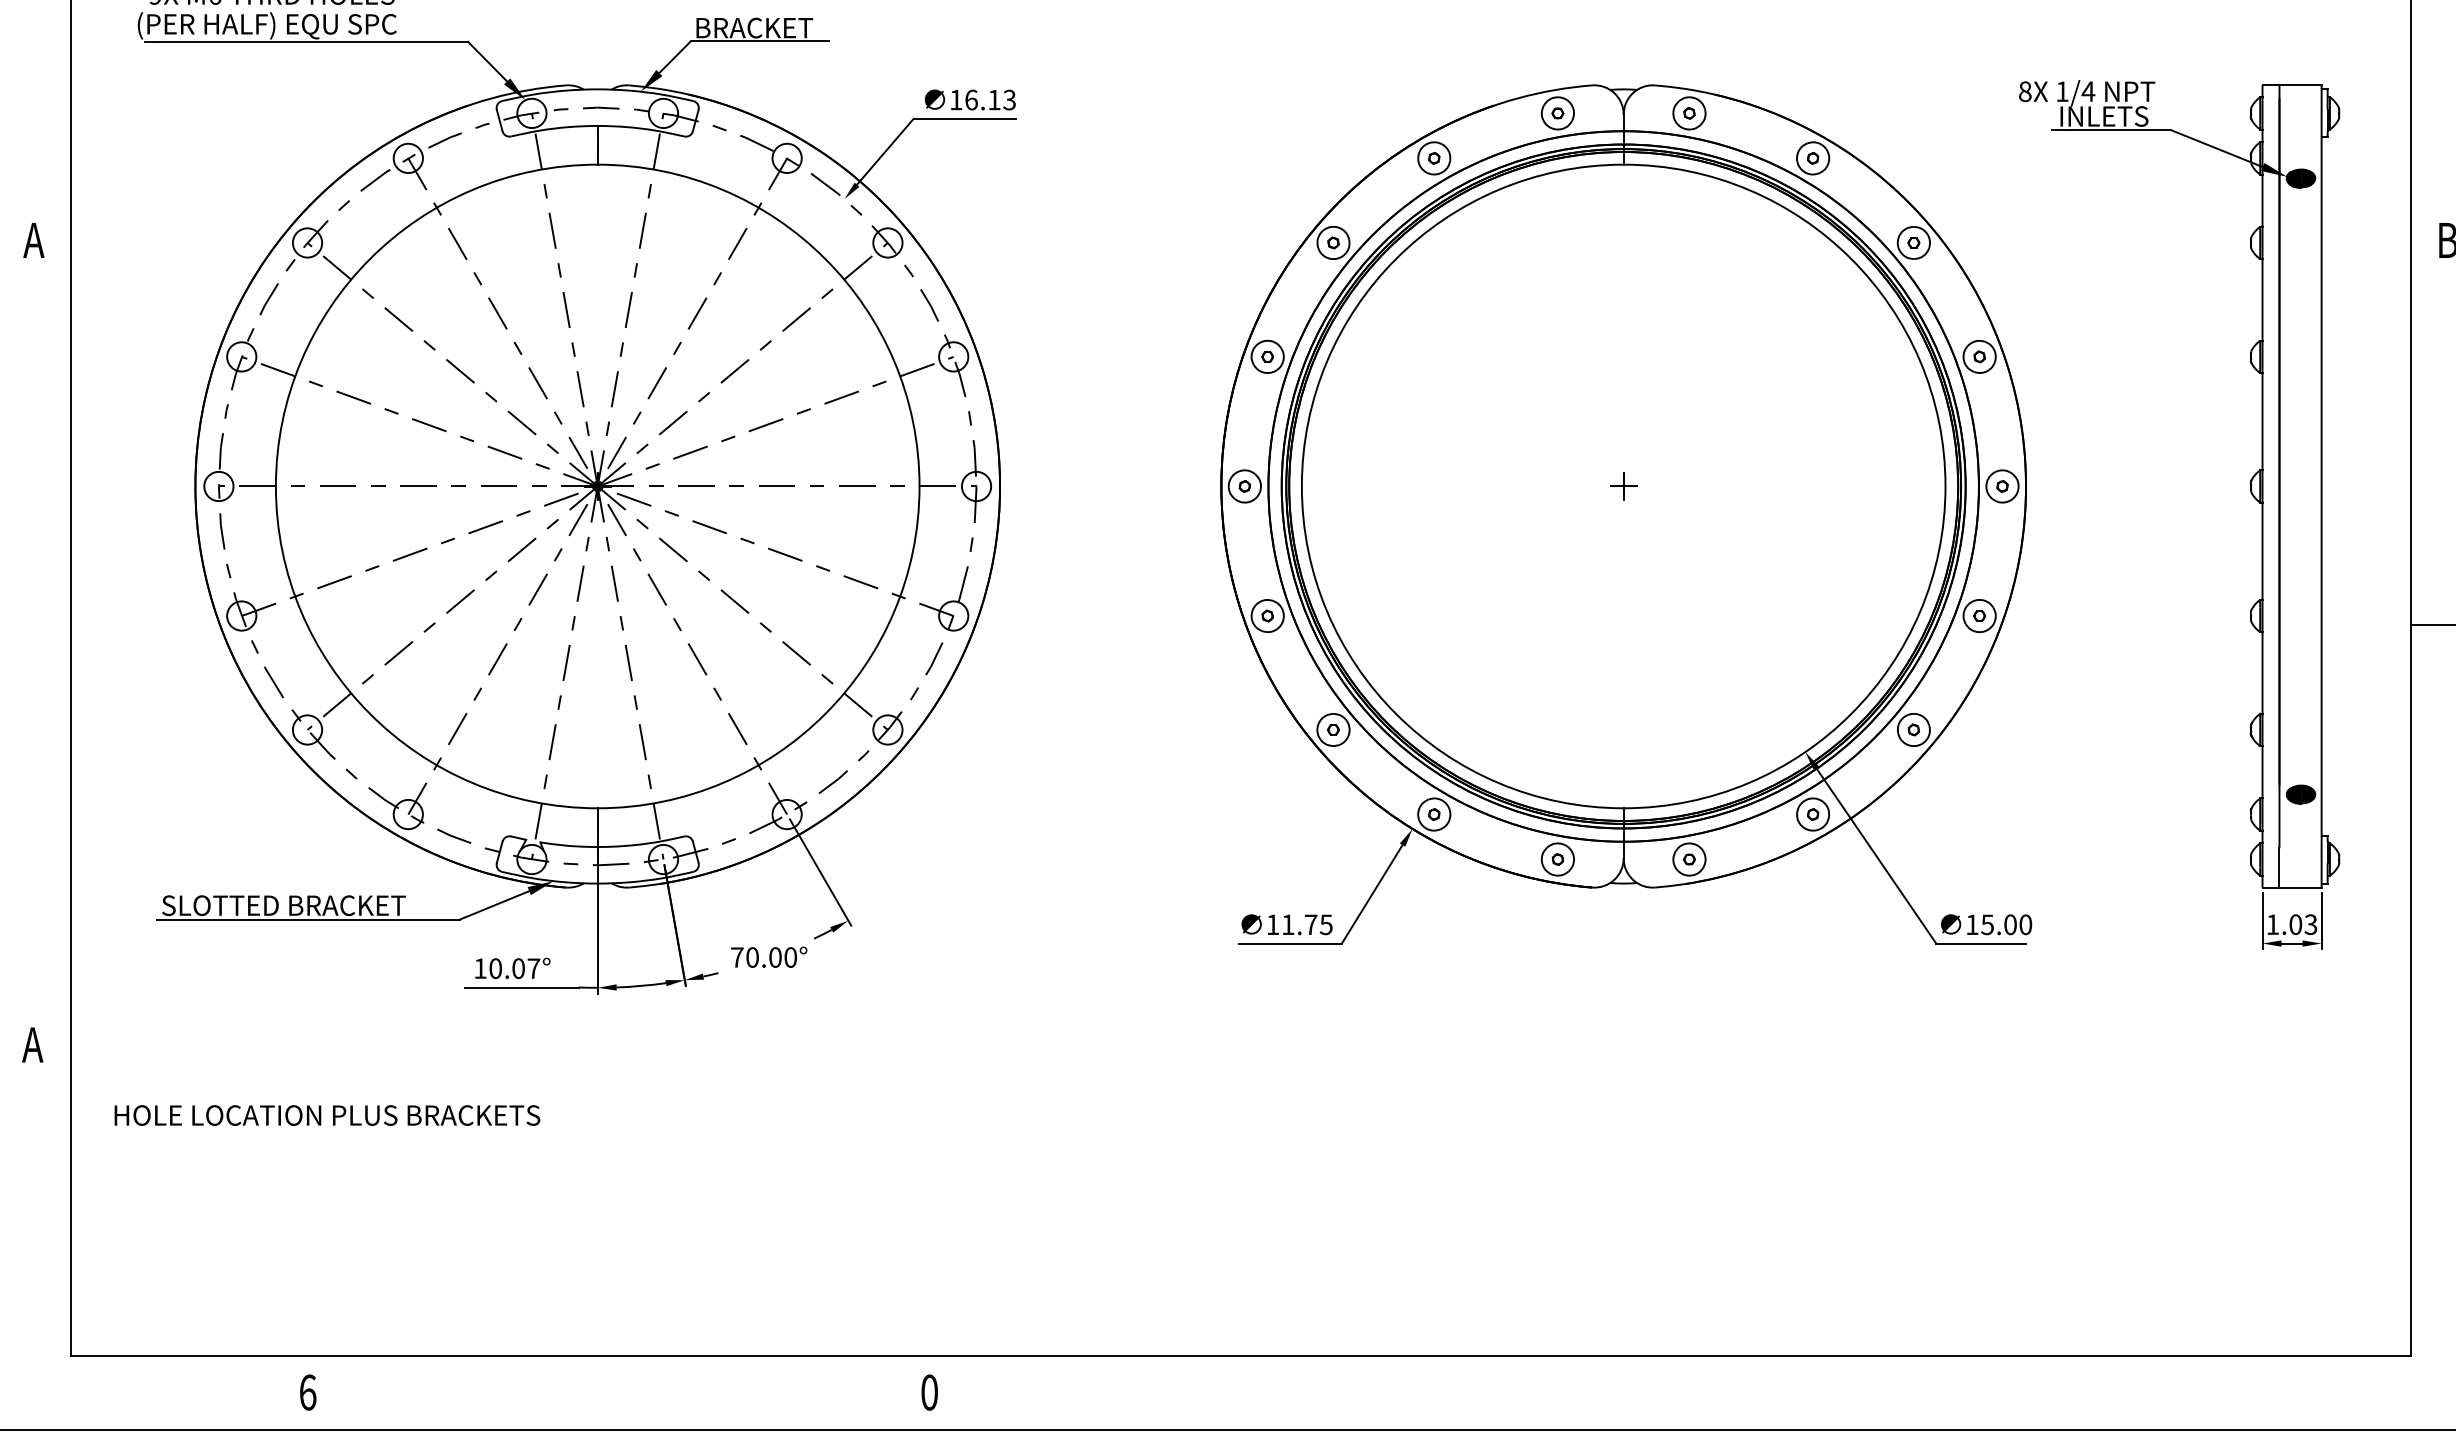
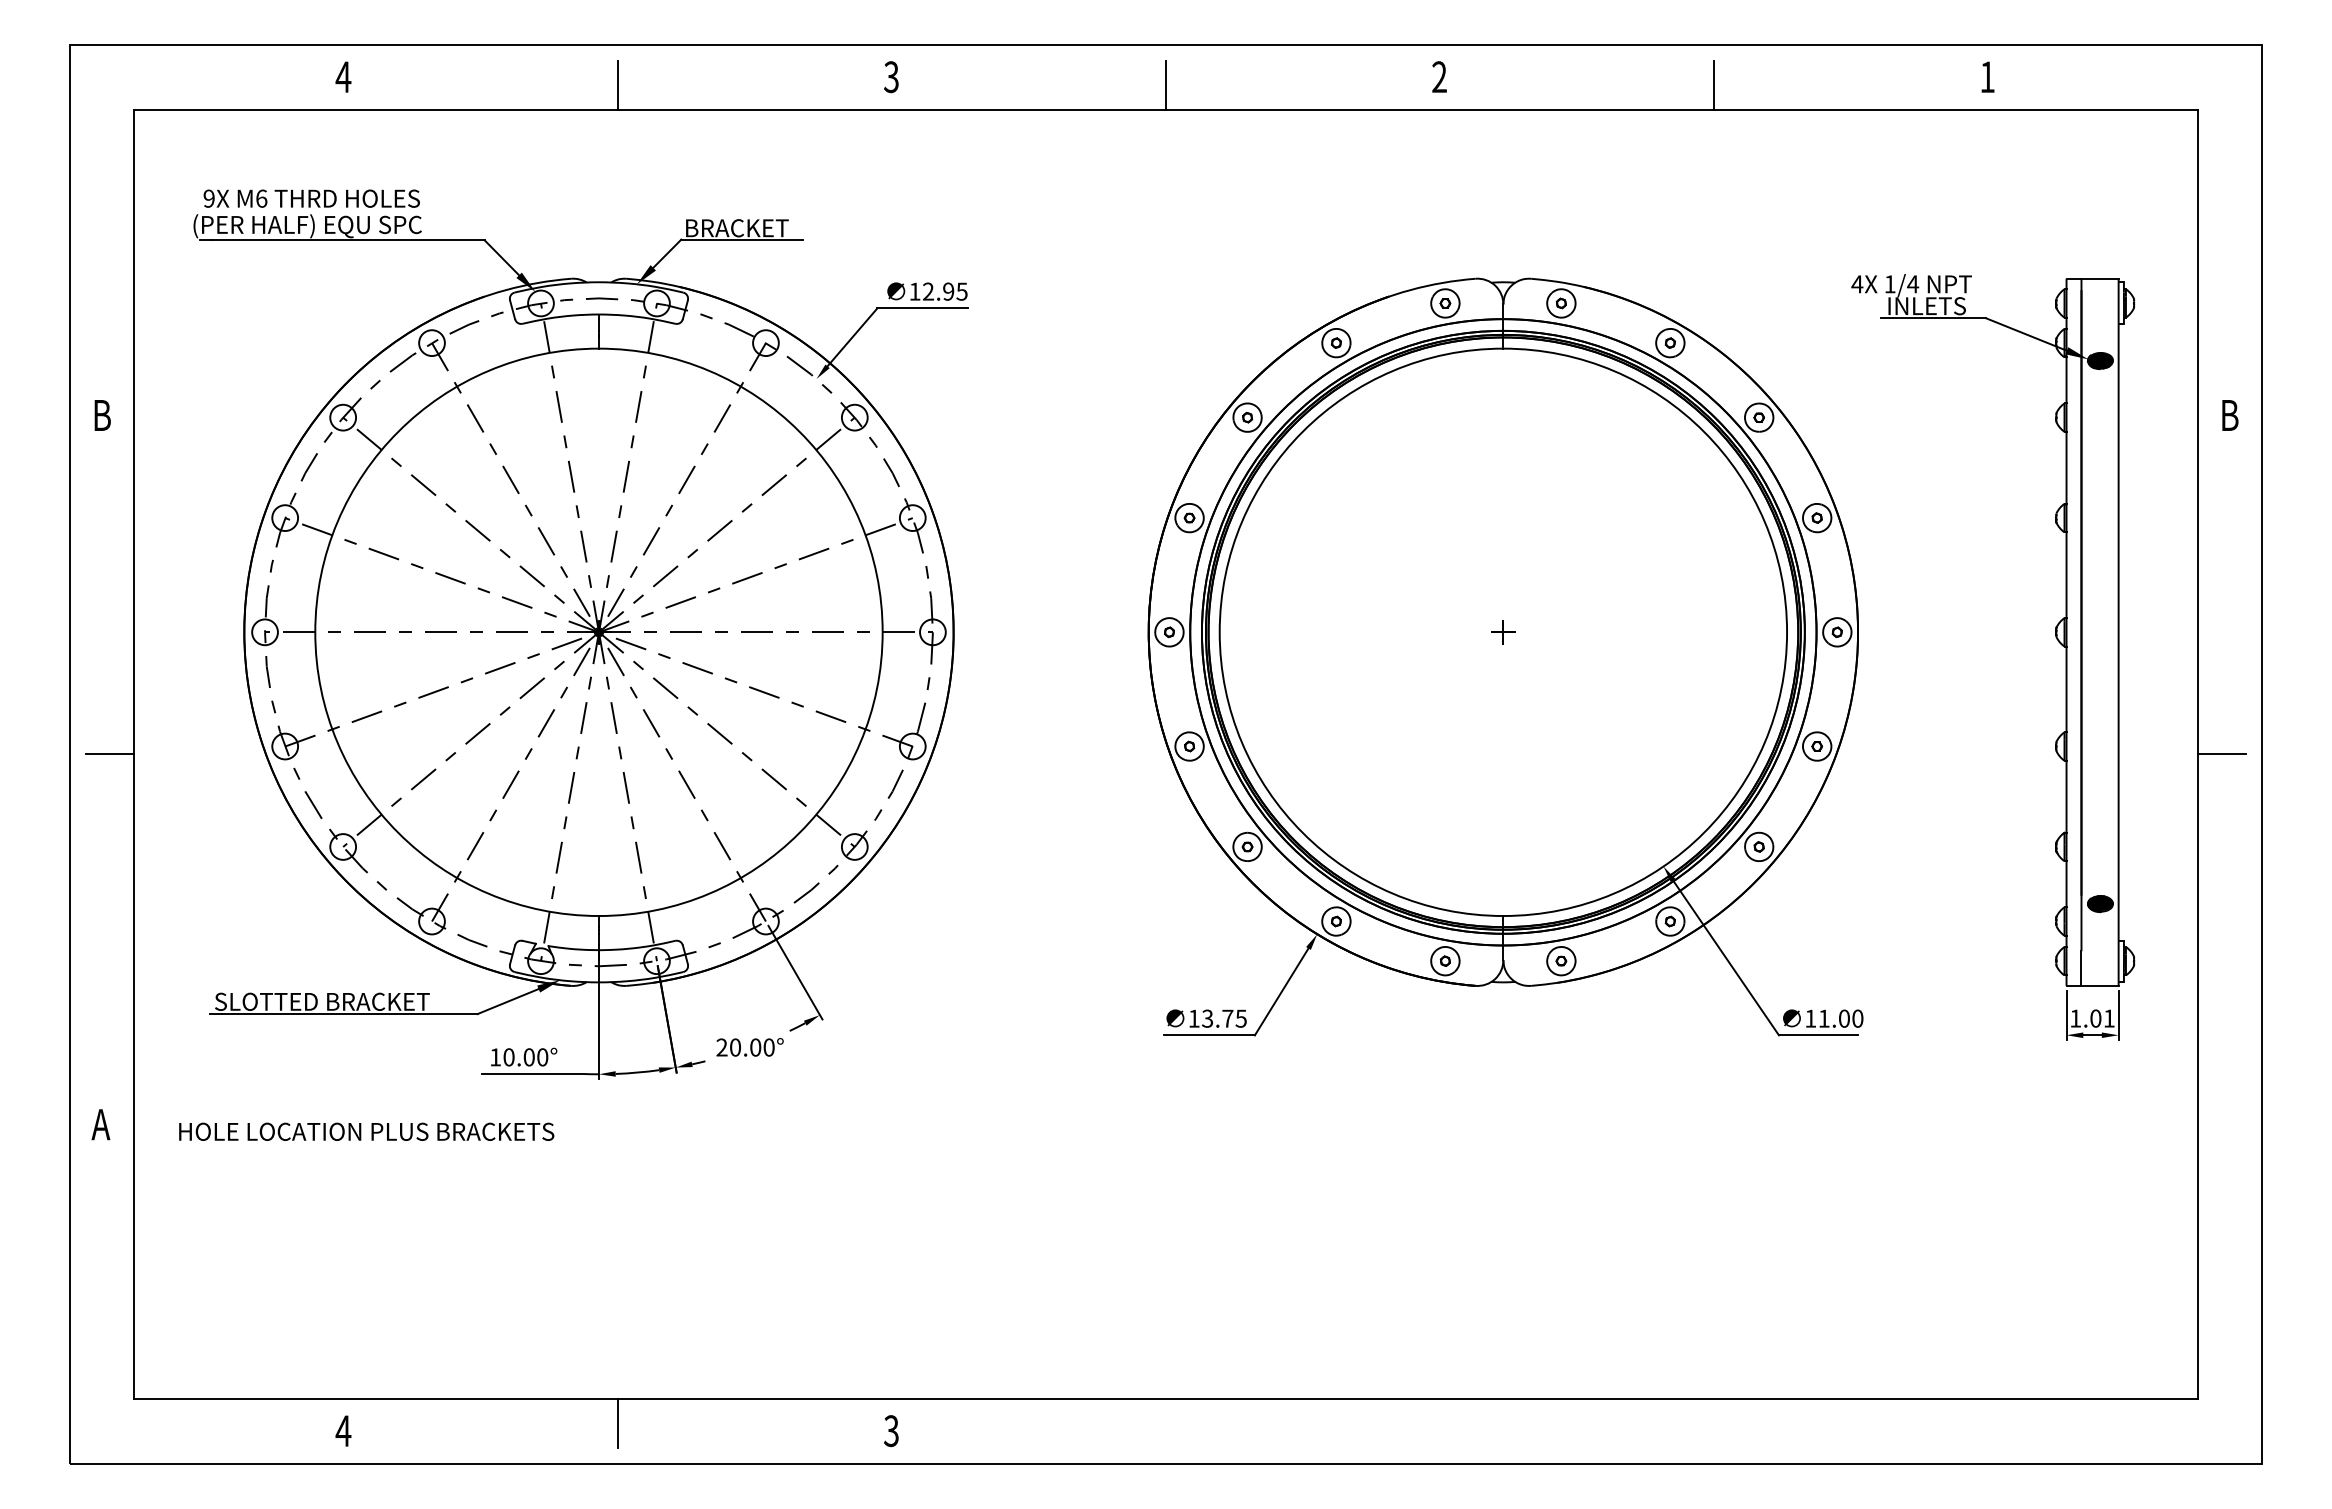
text: (2025, 91) -> (1857, 284), 8X -> 4X
text: (990, 99) -> (945, 291), 16.13 -> 12.95
text: (33, 240) -> (101, 415), A -> B
line: (43, 625) -> (110, 754), added
text: (1288, 924) -> (1207, 1018), 11.75 -> 13.75
text: (1986, 924) -> (1823, 1018), 15.00 -> 11.00
text: (2310, 924) -> (2108, 1018), 1.03 -> 1.01
text: (736, 957) -> (721, 1047), 70.00° -> 20.00°
text: (533, 968) -> (542, 1057), 10.07° -> 10.00°
text: (327, 1115) -> (366, 1131), moved
line: (618, 1383) -> (617, 1423), added
text: (929, 1391) -> (891, 1430), 0 -> 3
text: (307, 1393) -> (343, 1431), 6 -> 4

